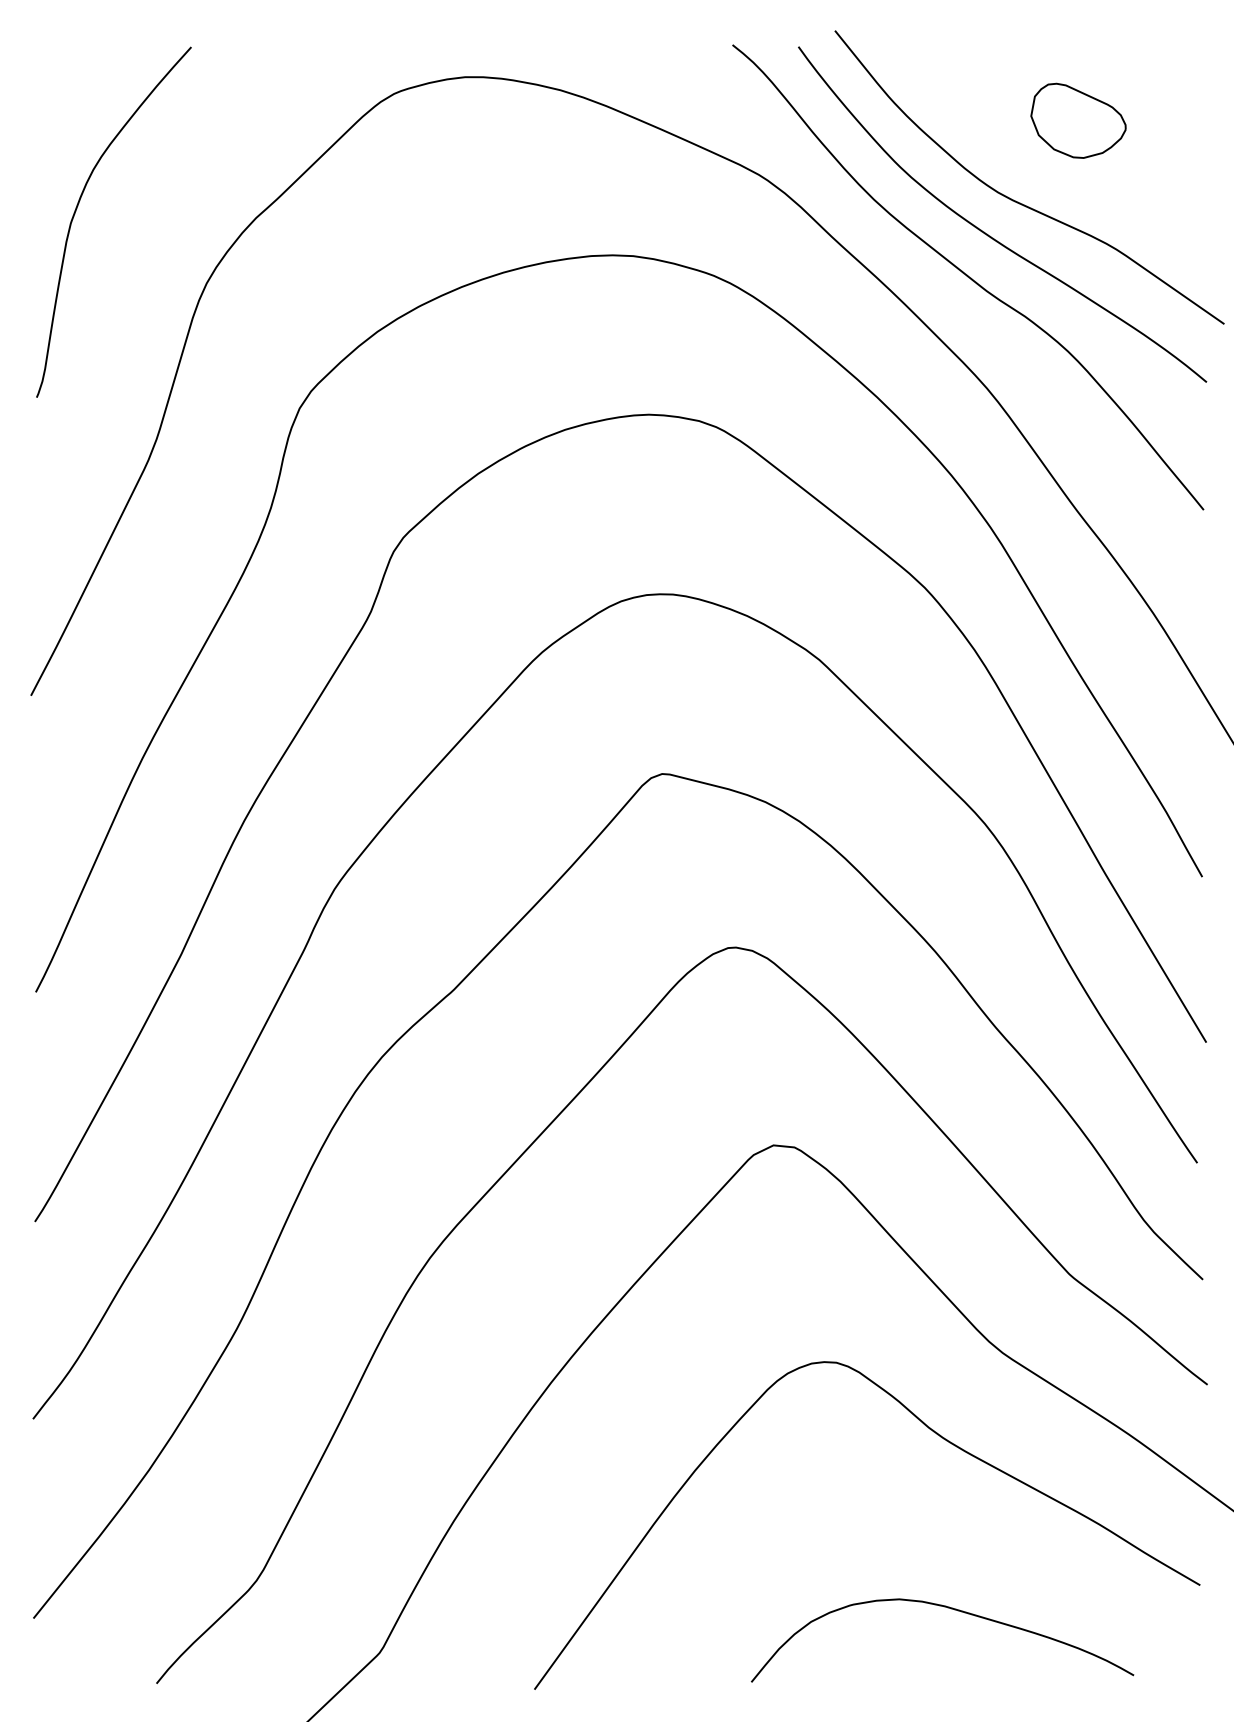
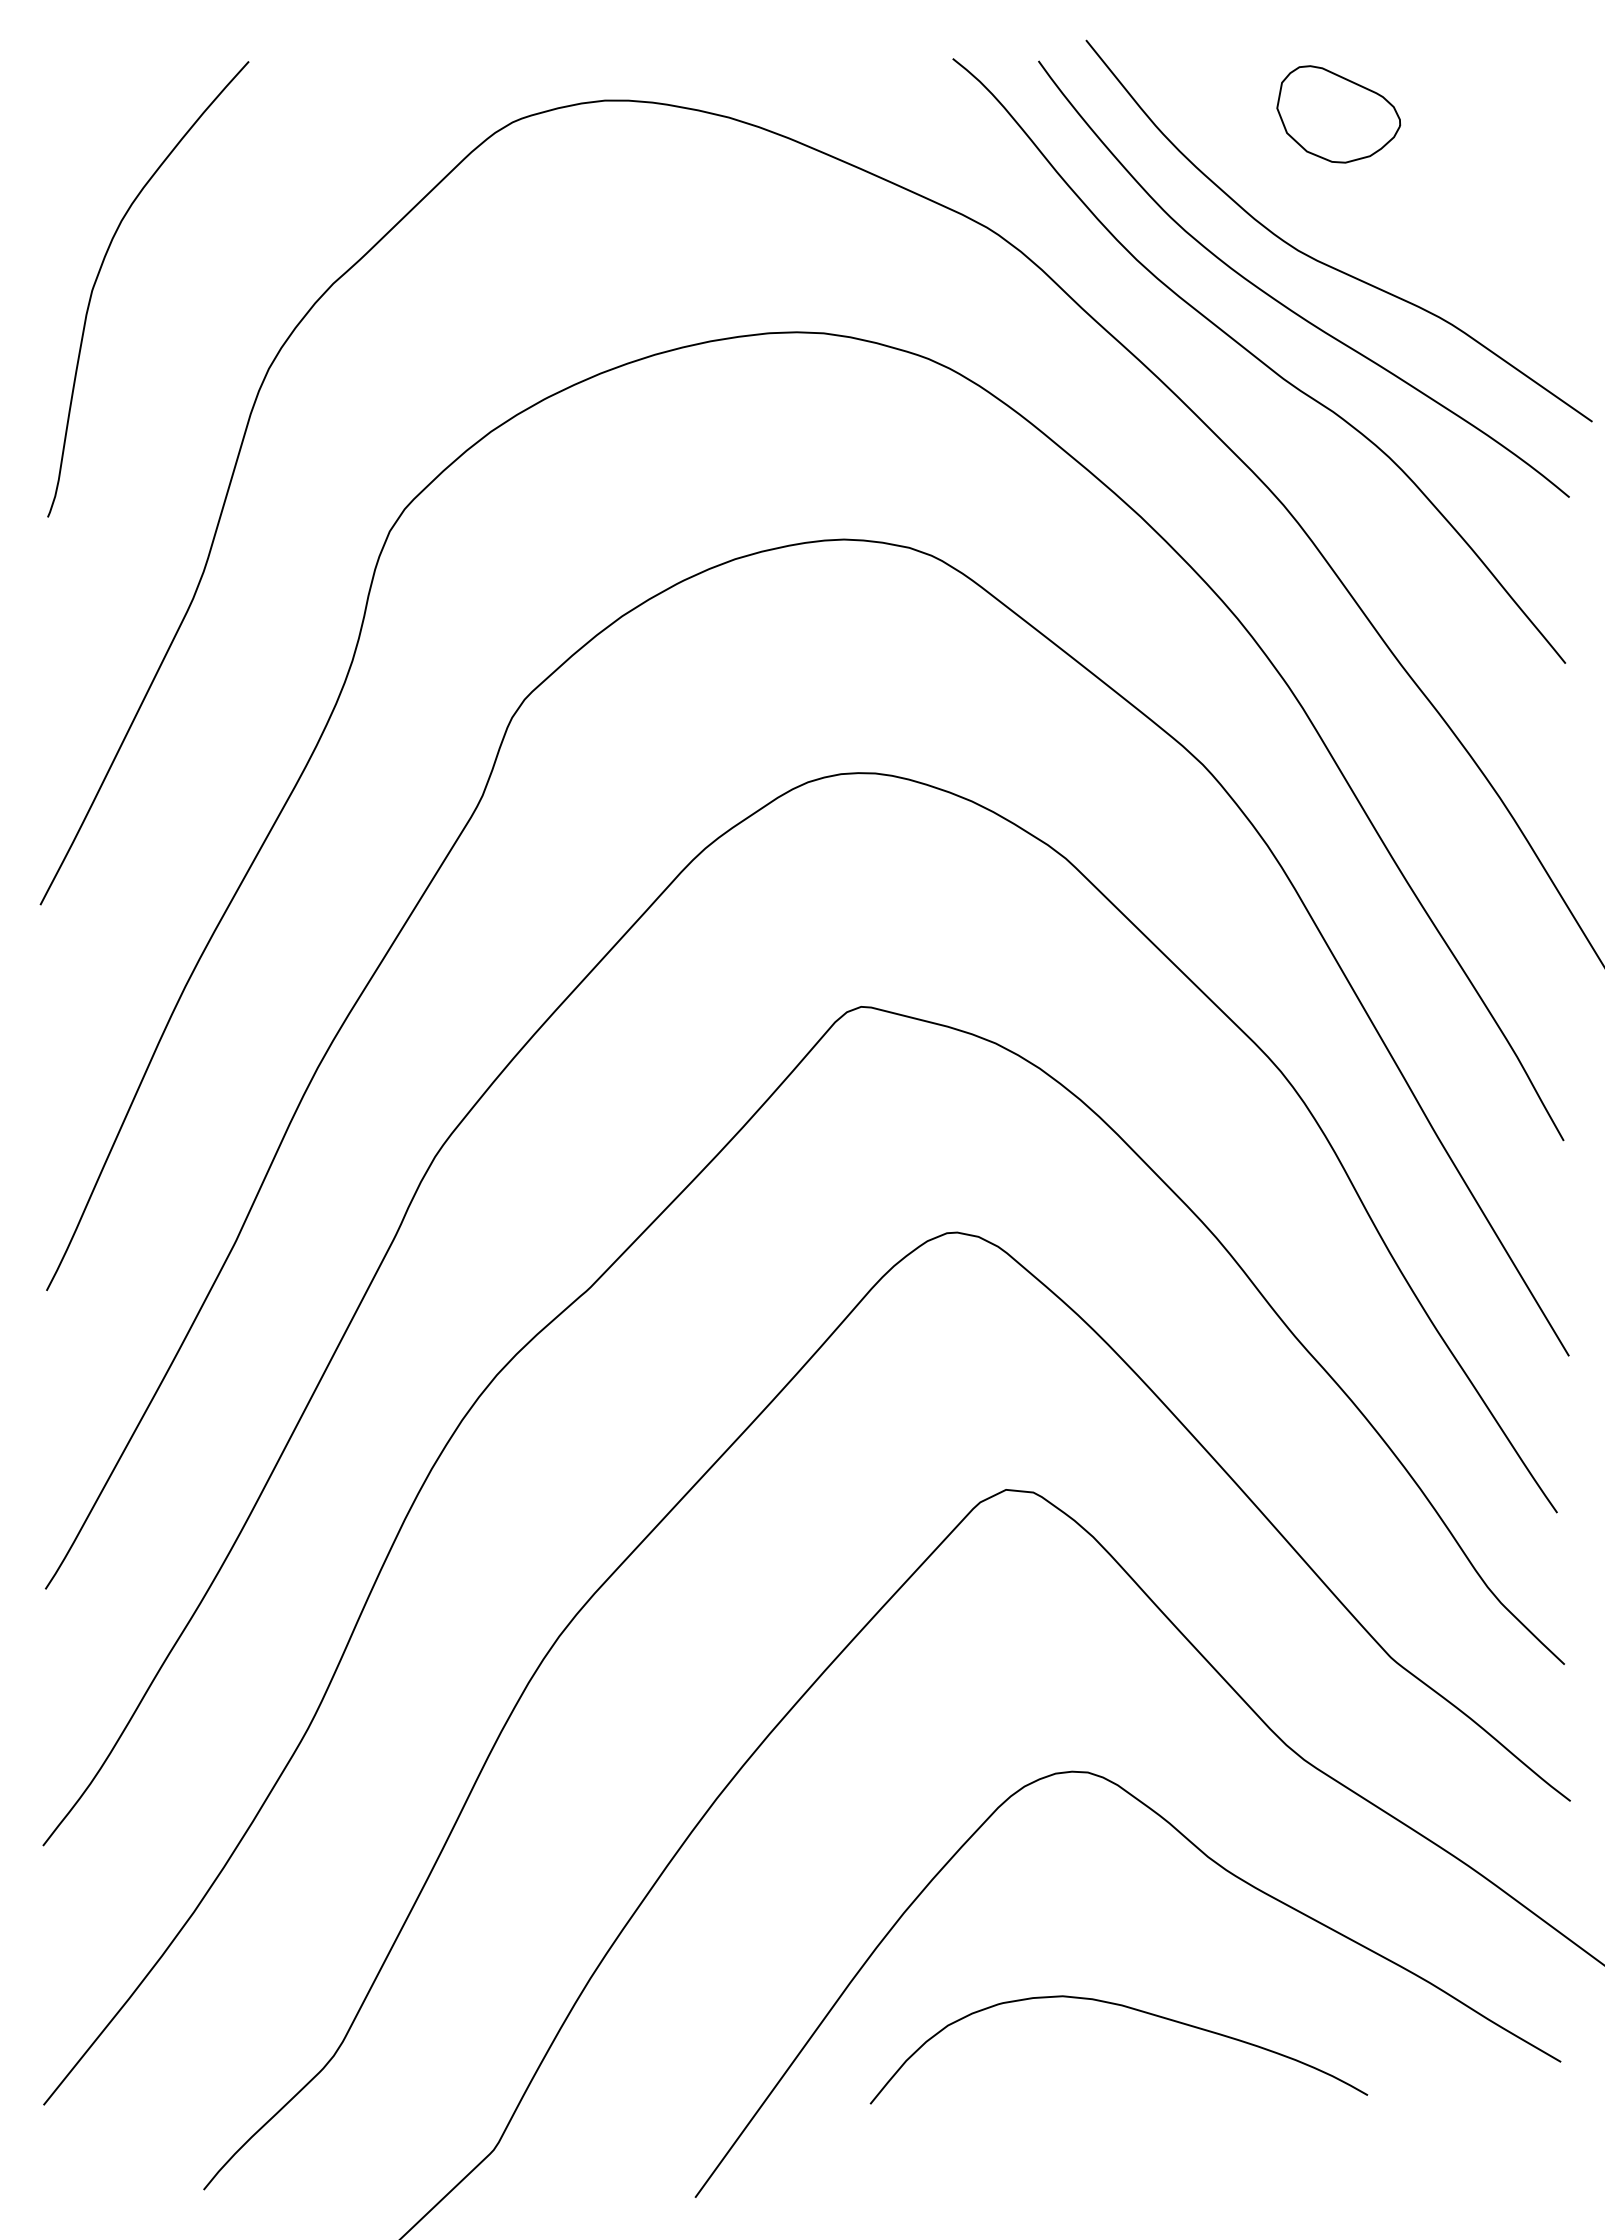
part: (1078, 120) -> (1338, 114), moved
curve: (952, 1609) -> (1131, 2009), moved

